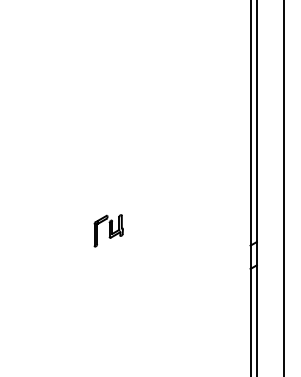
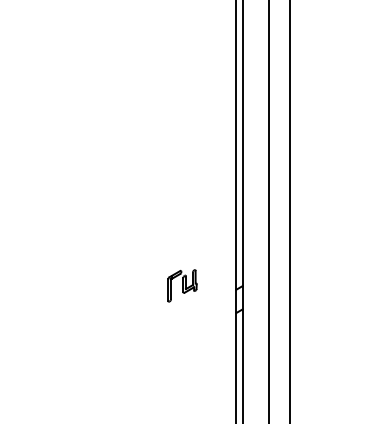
part: (108, 230) -> (182, 285), moved

